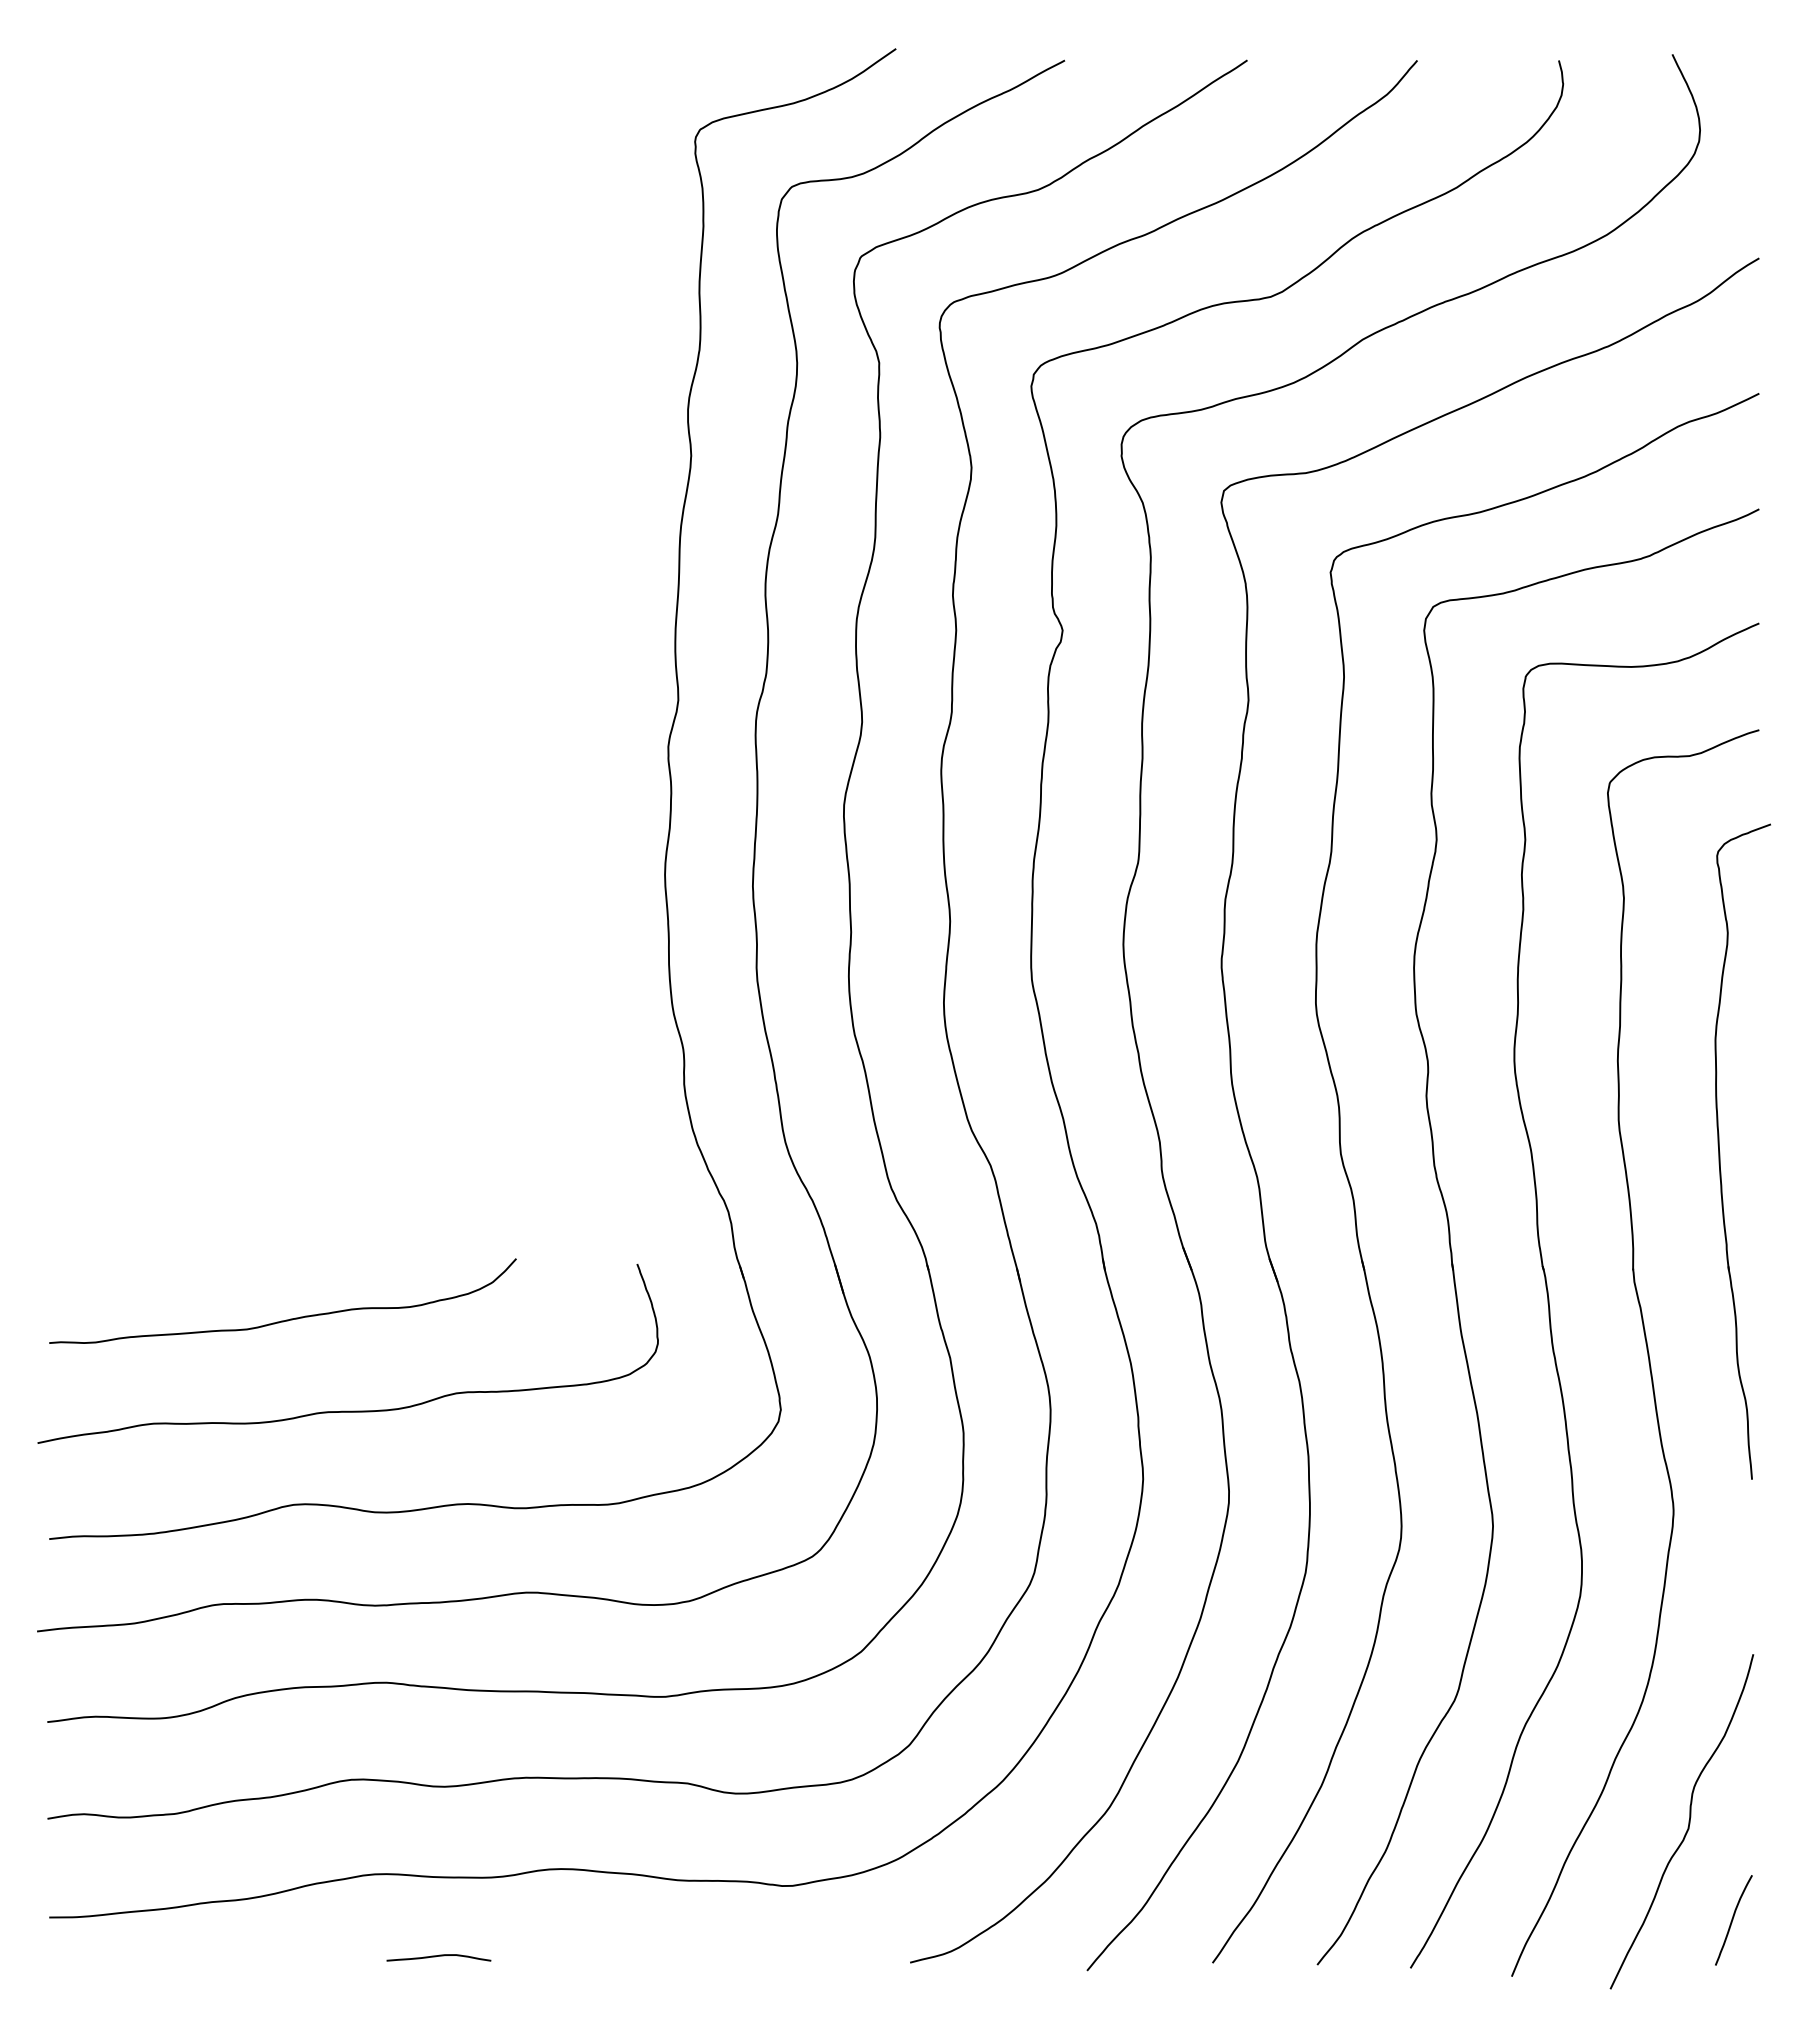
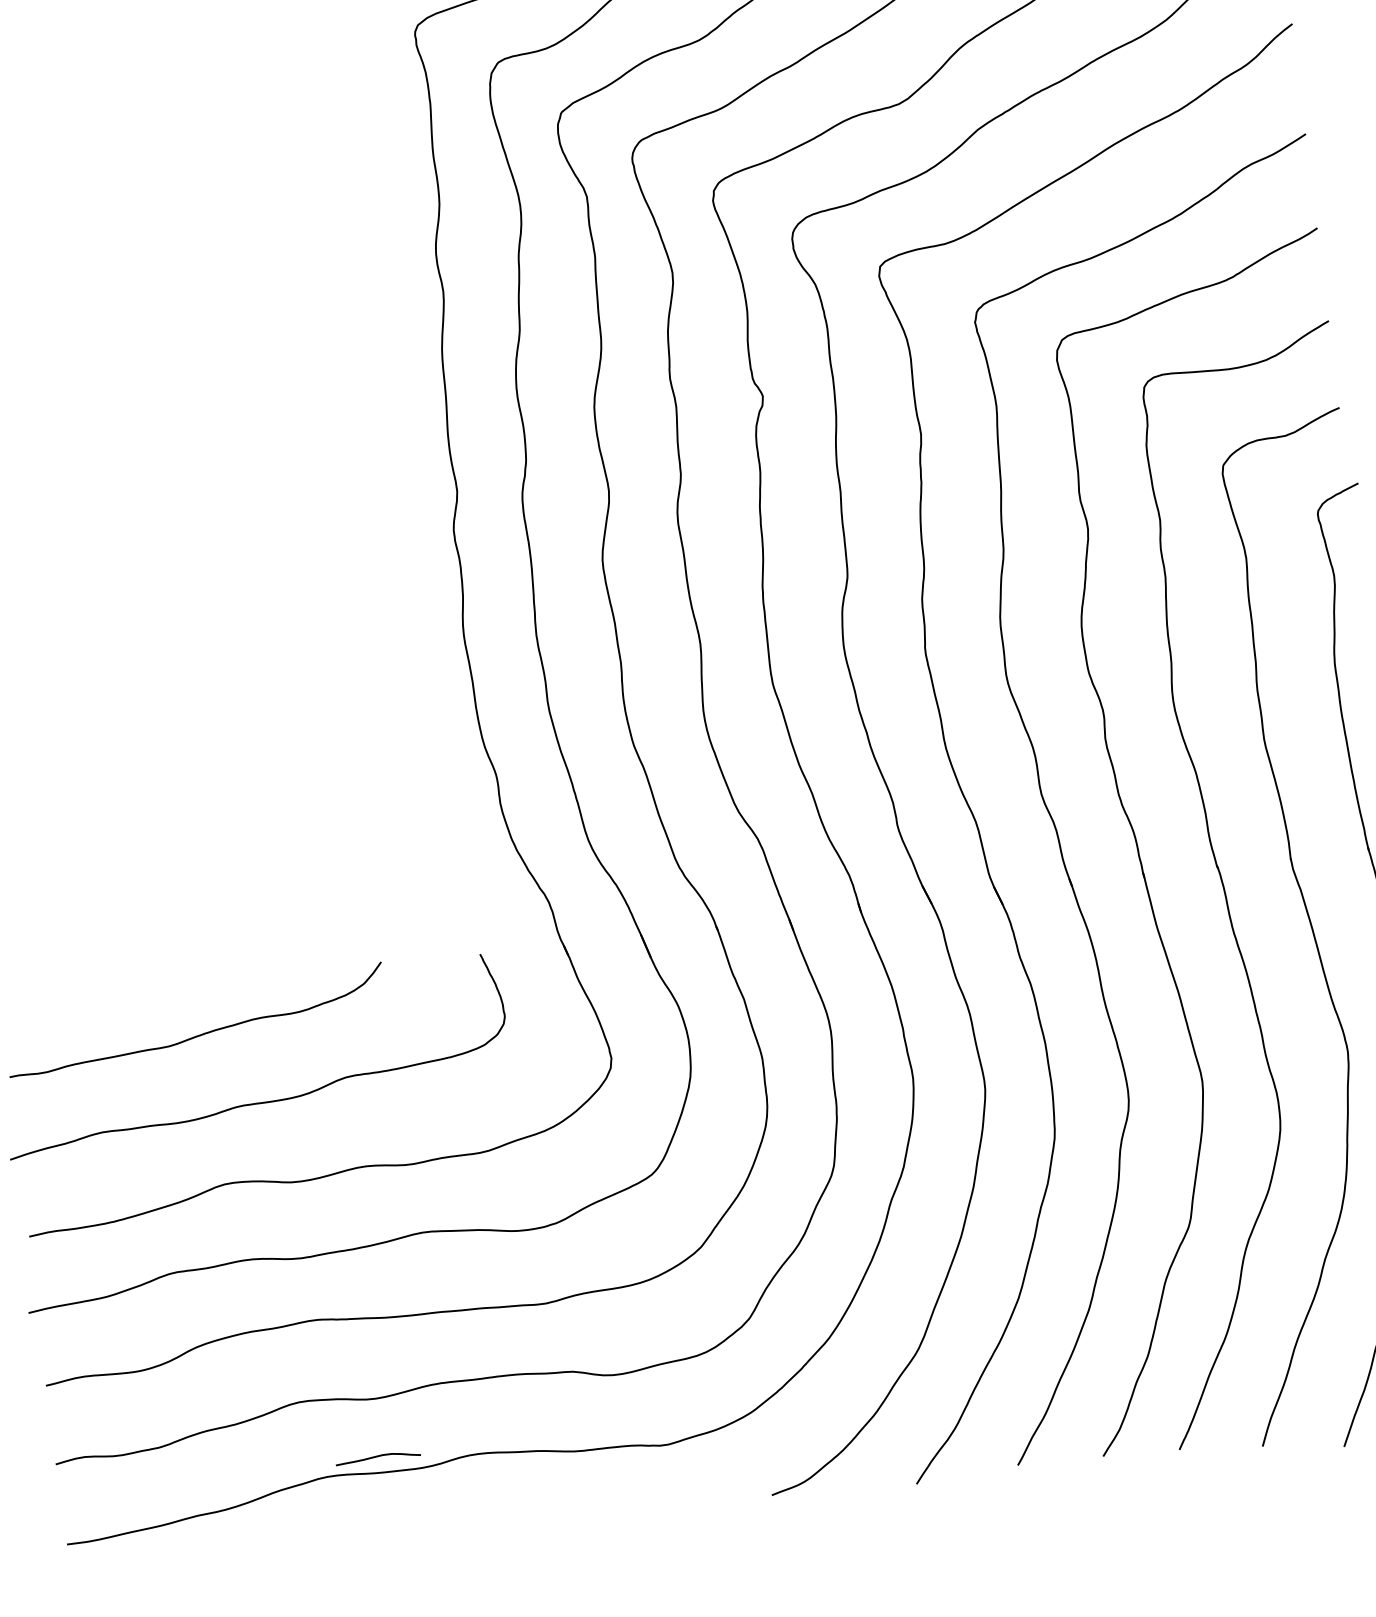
curve: (438, 1956) -> (377, 1456), moved

